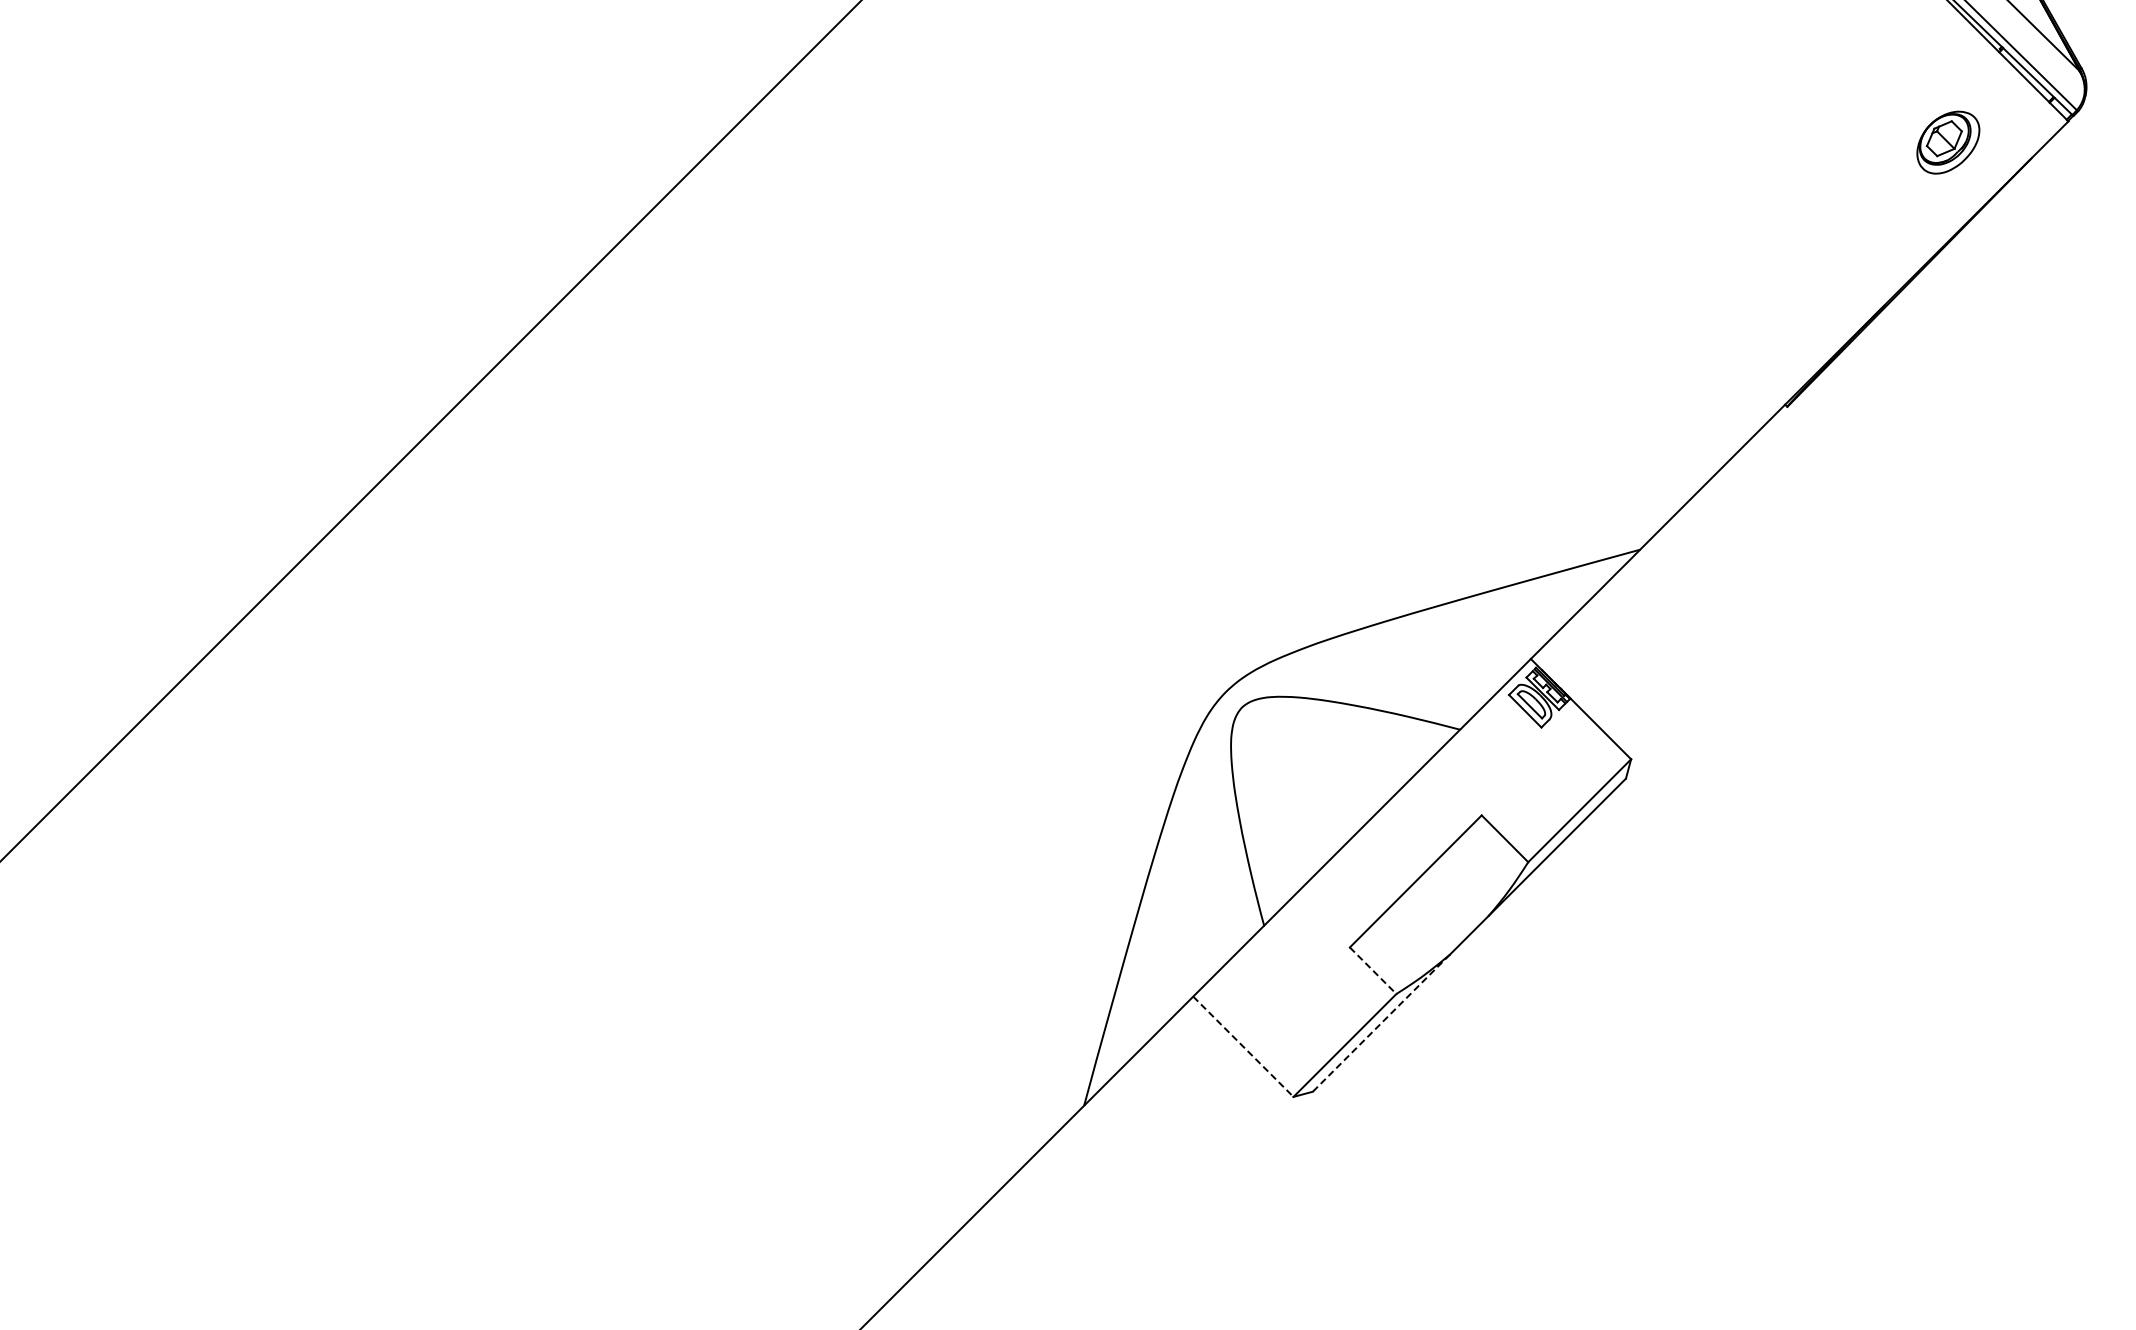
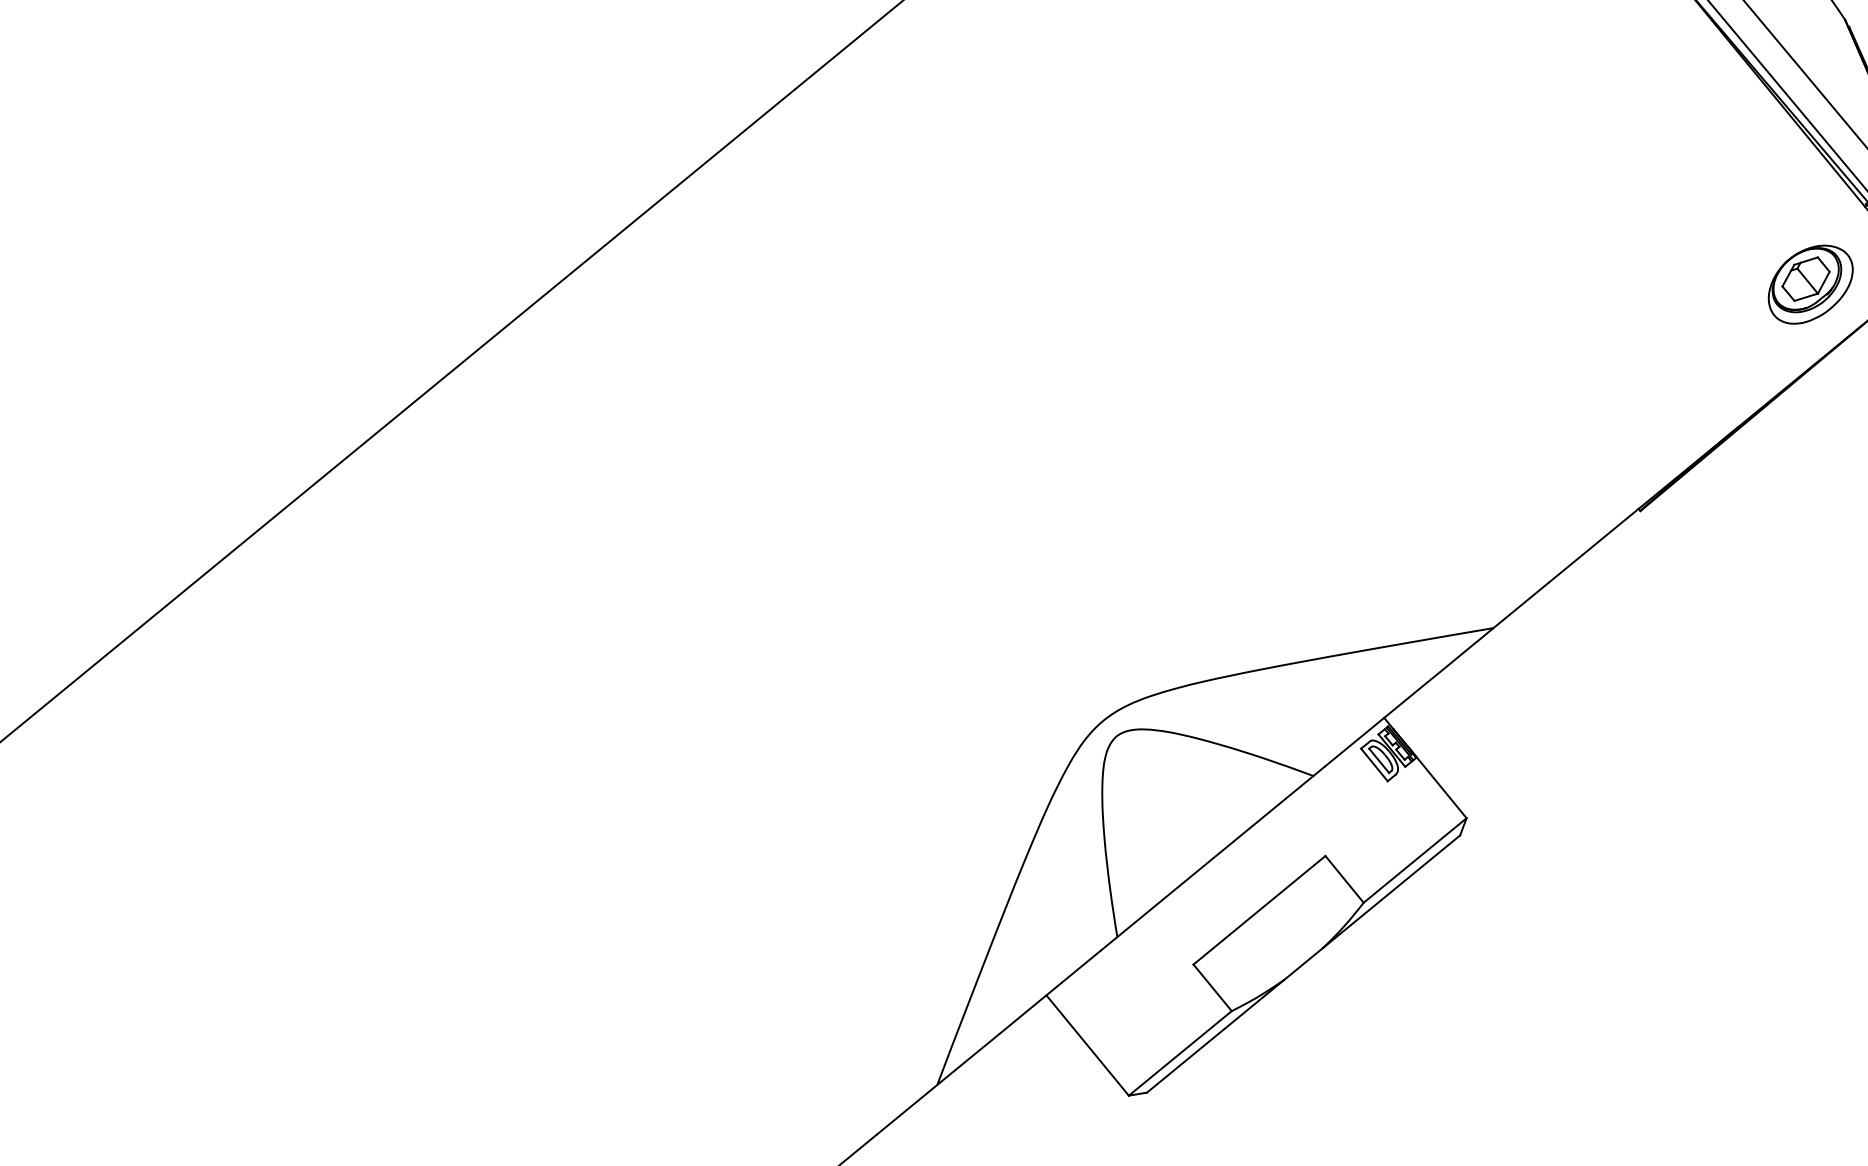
part: (1948, 142) -> (1810, 284), size x1.43
line: (1373, 970) -> (1213, 987), dashed -> solid
line: (1381, 1023) -> (1215, 1036), dashed -> solid
line: (1243, 1046) -> (1087, 1045), dashed -> solid

